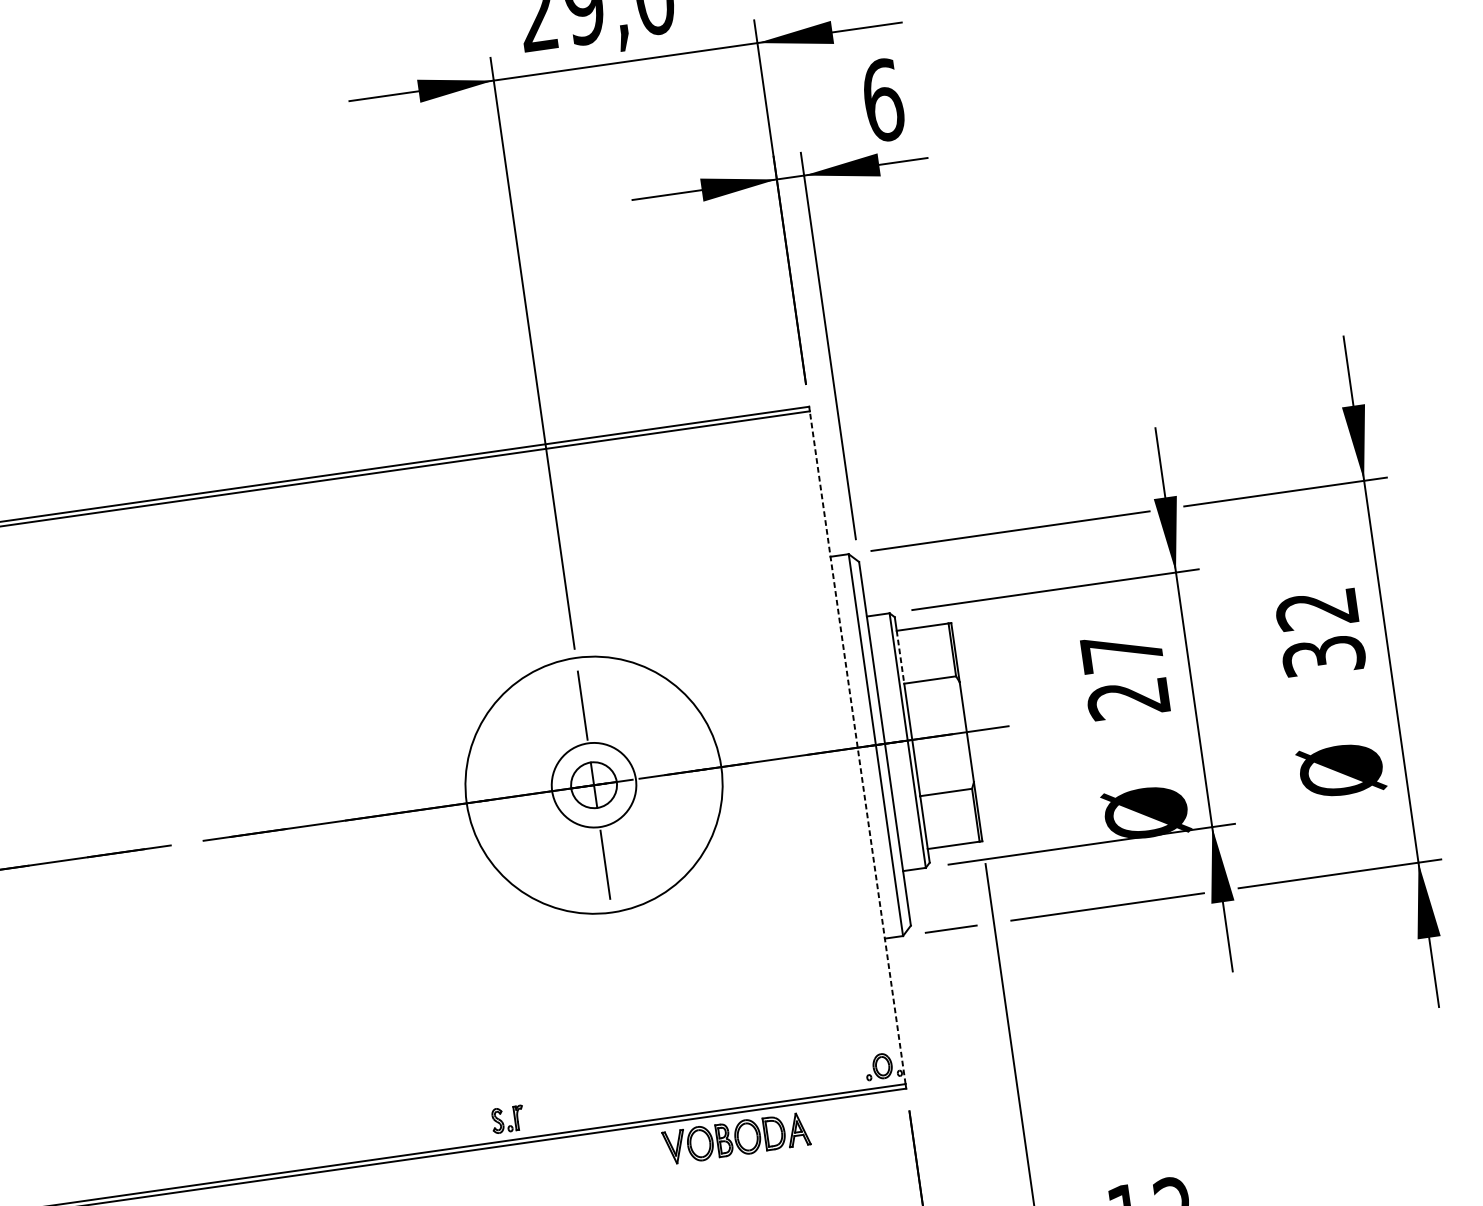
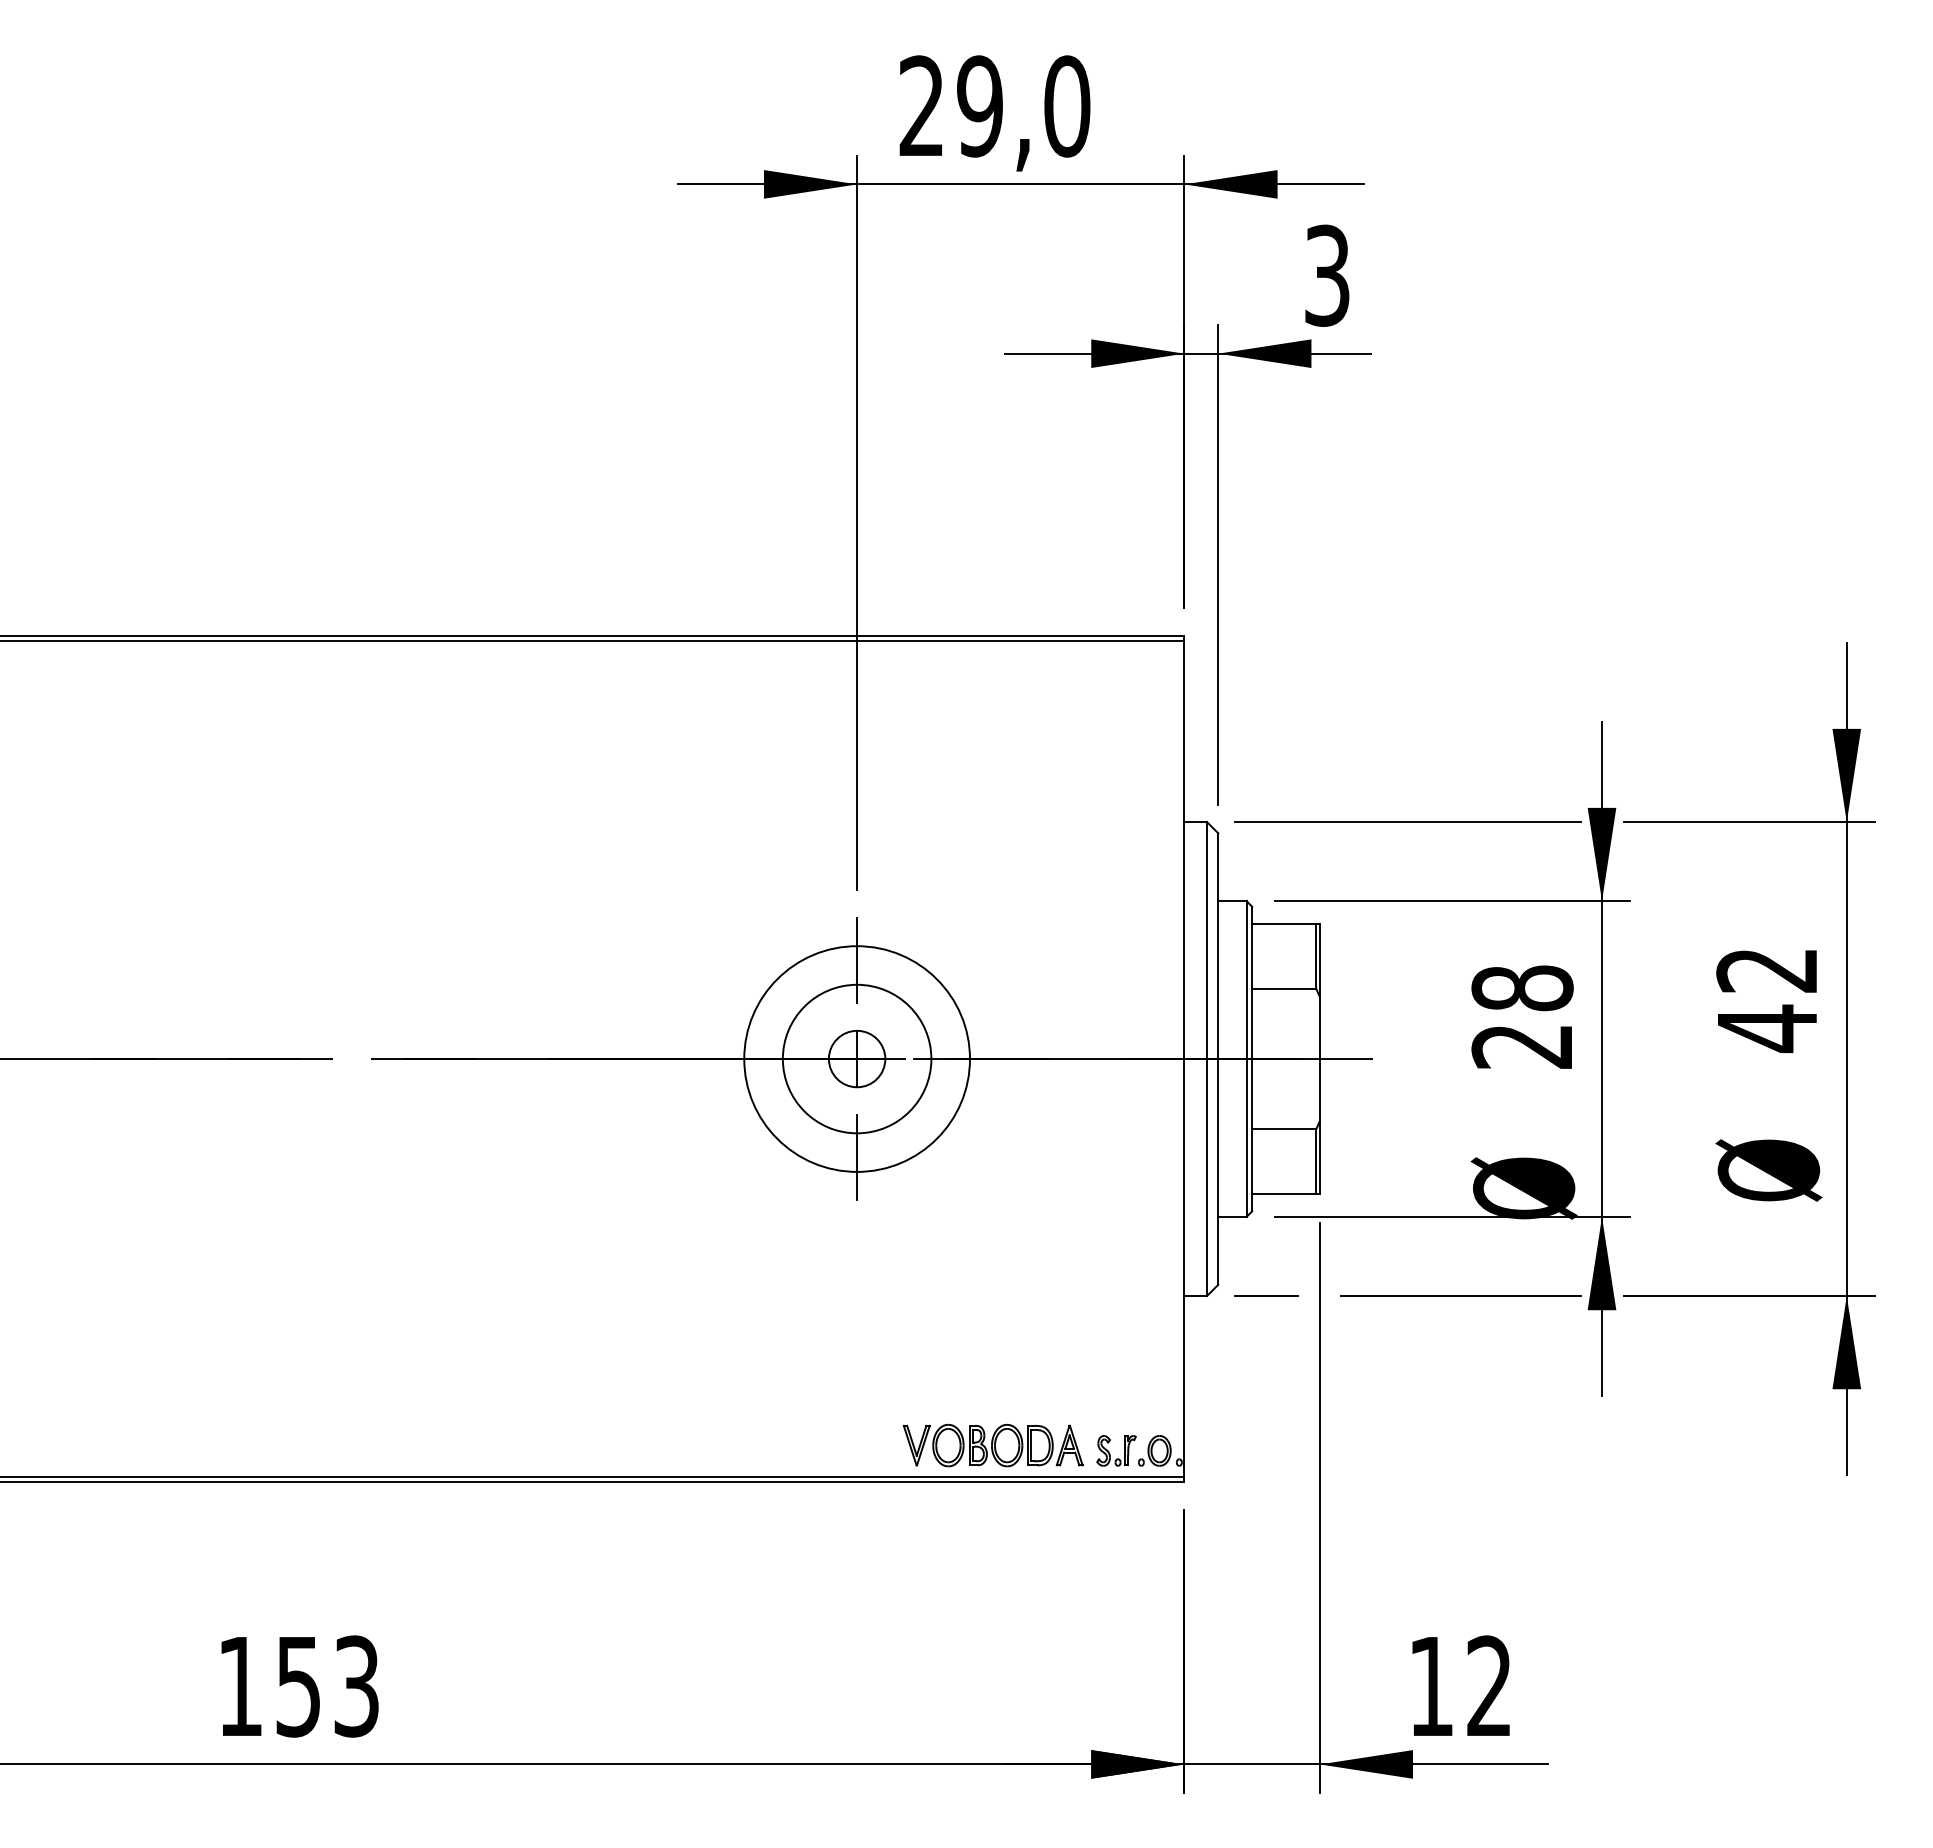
text: (883, 100) -> (1327, 275), 6 -> 3
text: (1121, 652) -> (1522, 988), 27 -> 28
text: (1323, 656) -> (1767, 1028), 32 -> 42
line: (900, 657) -> (1252, 956), dashed -> solid
line: (857, 748) -> (1184, 1059), dashed -> solid
circle: (593, 784) -> (856, 1058), size x0.71
circle: (593, 784) -> (856, 1058), size x1.43
part: (503, 1122) -> (1110, 1453), moved
part: (735, 1138) -> (992, 1445), moved

